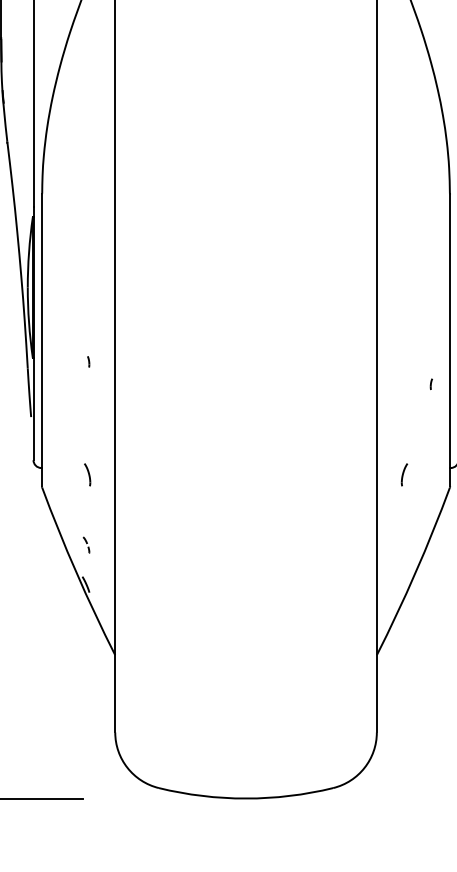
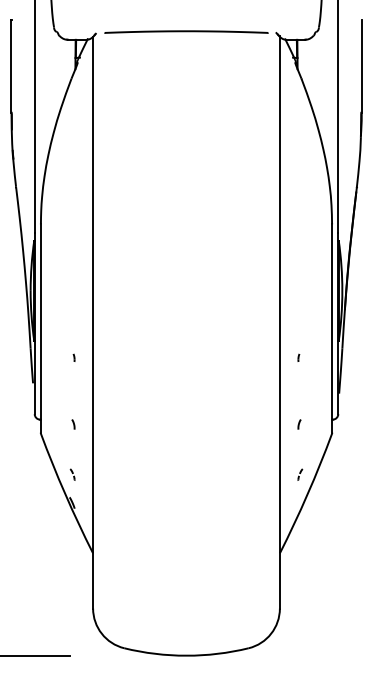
part: (87, 361) -> (73, 357), moved
part: (430, 383) -> (298, 357), moved
part: (87, 474) -> (73, 424), size x0.62
part: (404, 474) -> (299, 424), size x0.62
part: (405, 544) -> (300, 474), added

